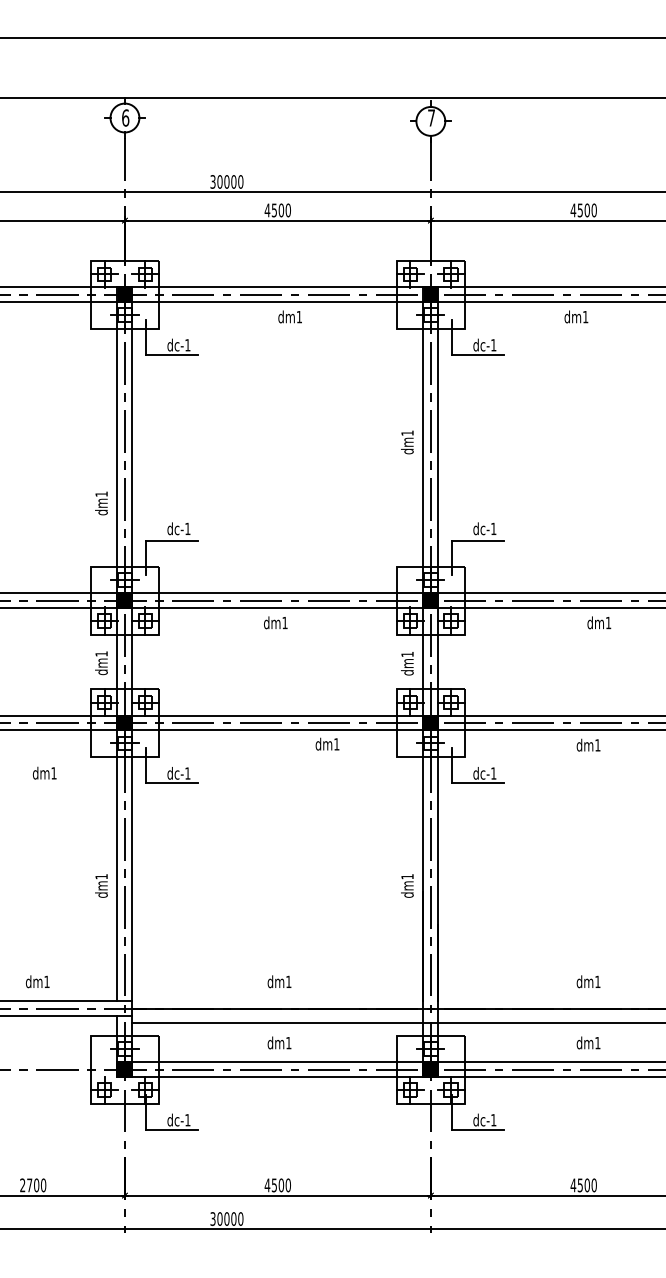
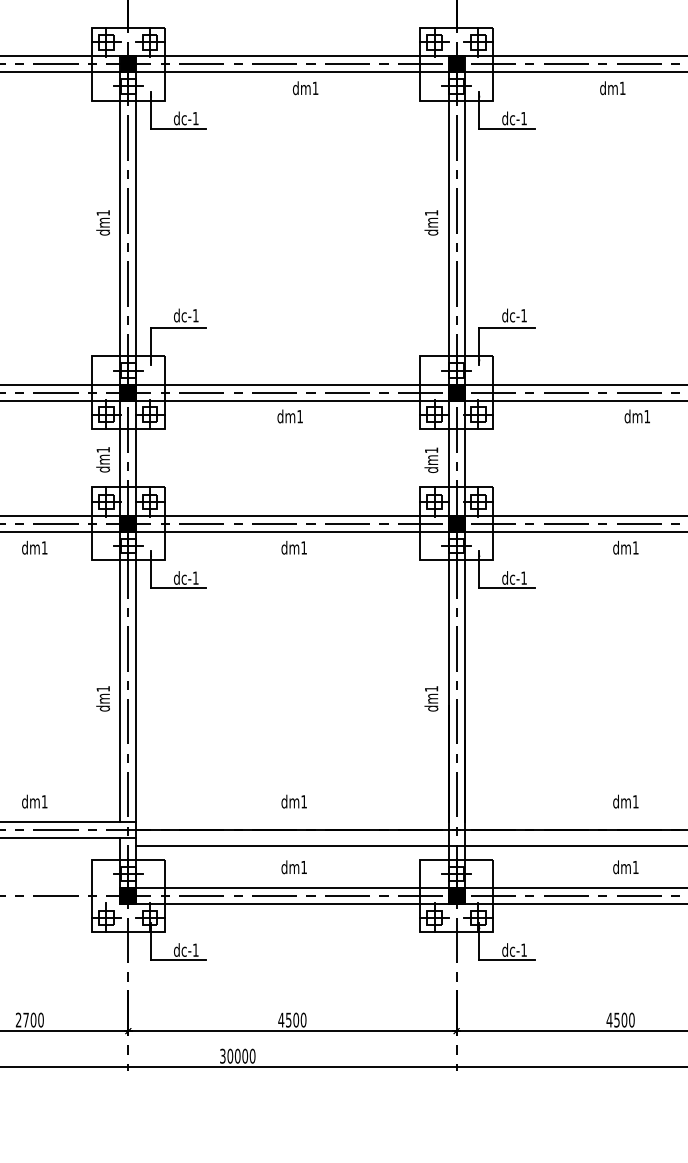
text: (101, 503) -> (103, 222), moved
text: (327, 743) -> (294, 547), moved
text: (44, 772) -> (34, 547), moved

